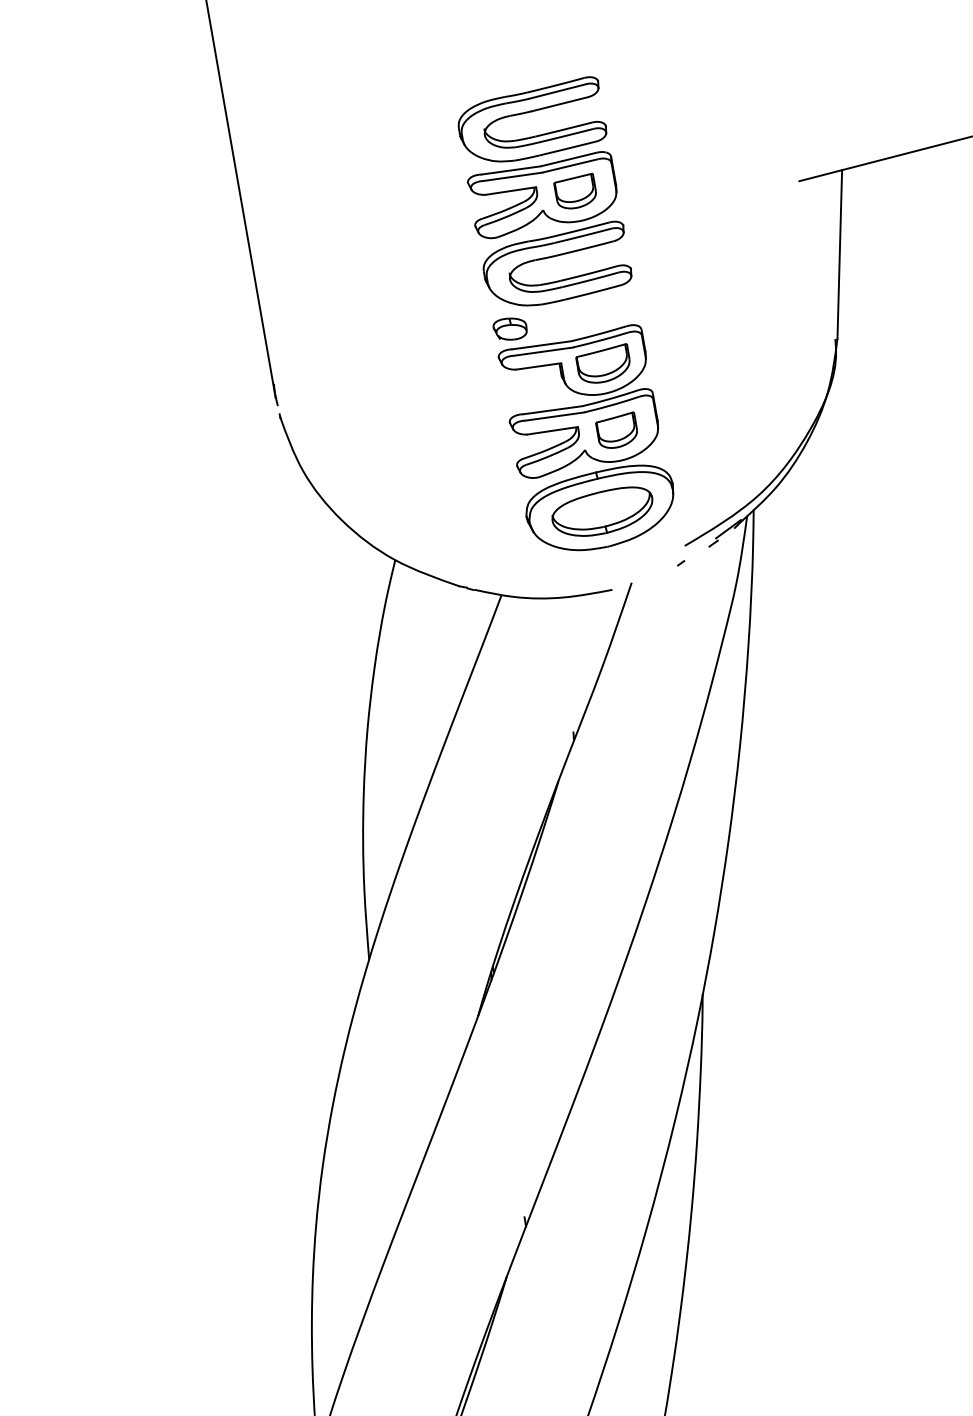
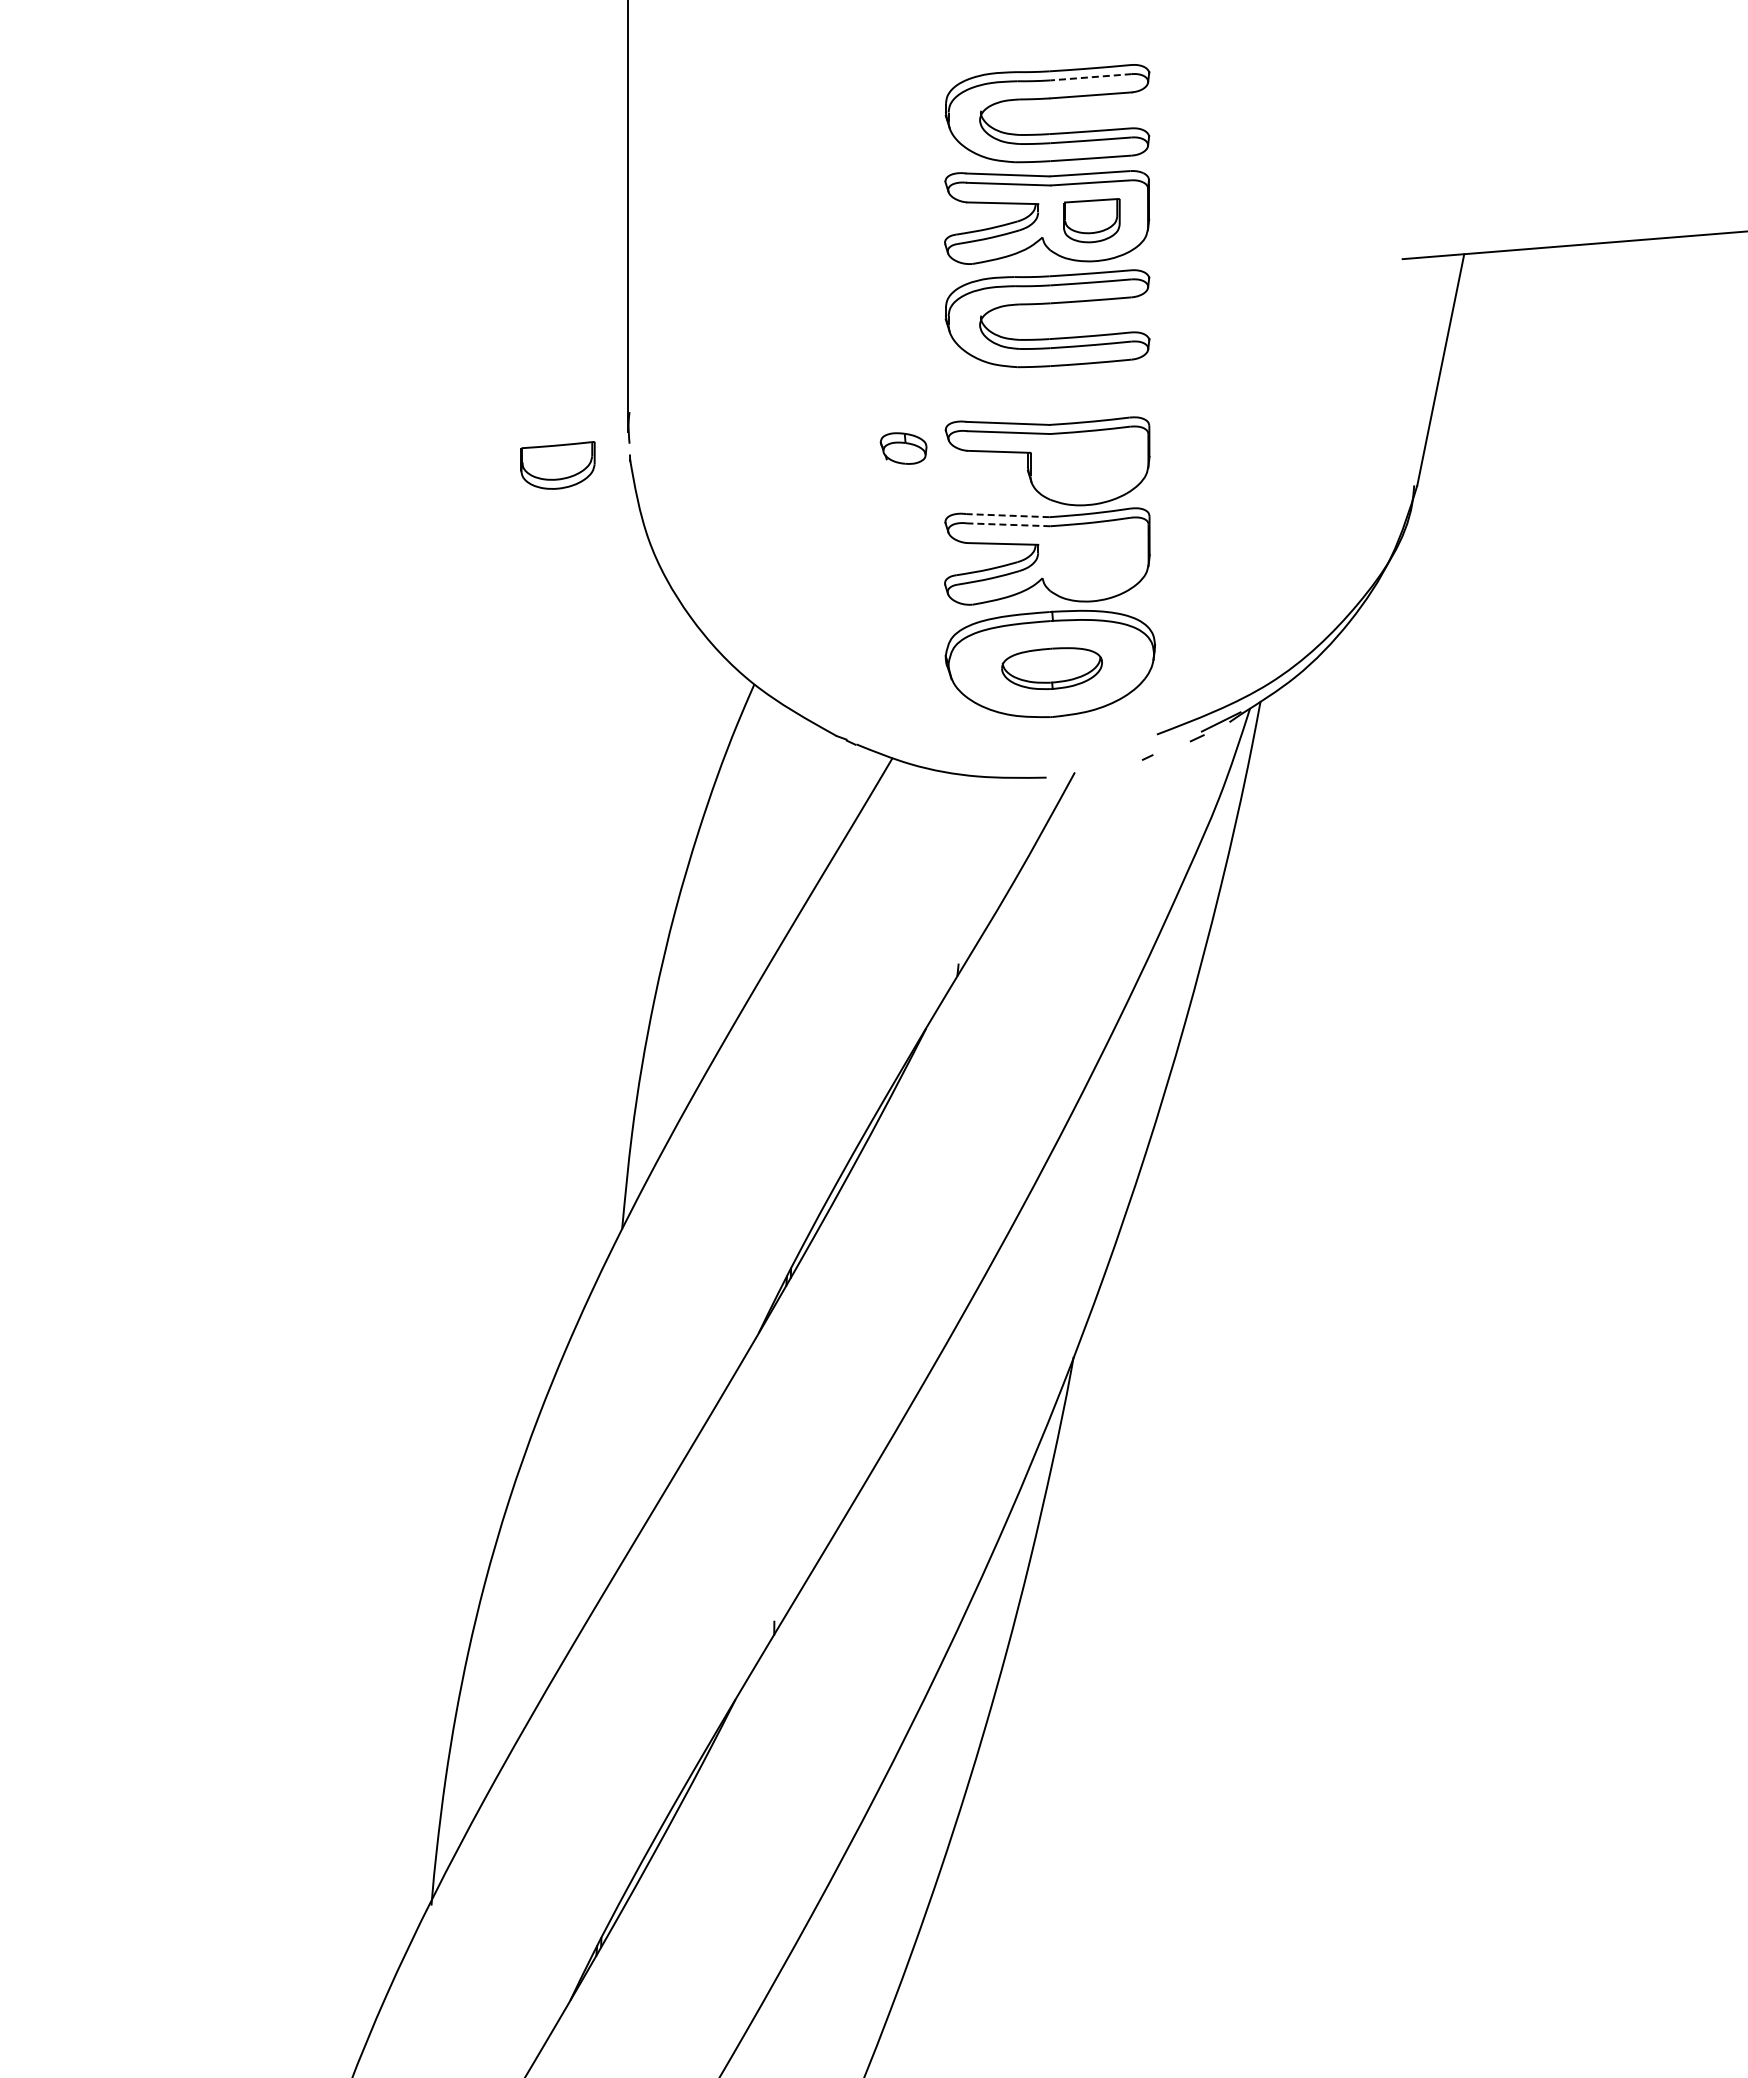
line: (558, 91) -> (1091, 77), solid -> dashed
part: (510, 329) -> (903, 448), moved
part: (603, 365) -> (557, 465), moved
line: (552, 410) -> (1007, 515), solid -> dashed
line: (554, 416) -> (1008, 524), solid -> dashed
part: (617, 430) -> (1091, 559), removed
part: (602, 512) -> (1051, 668), size x0.7

